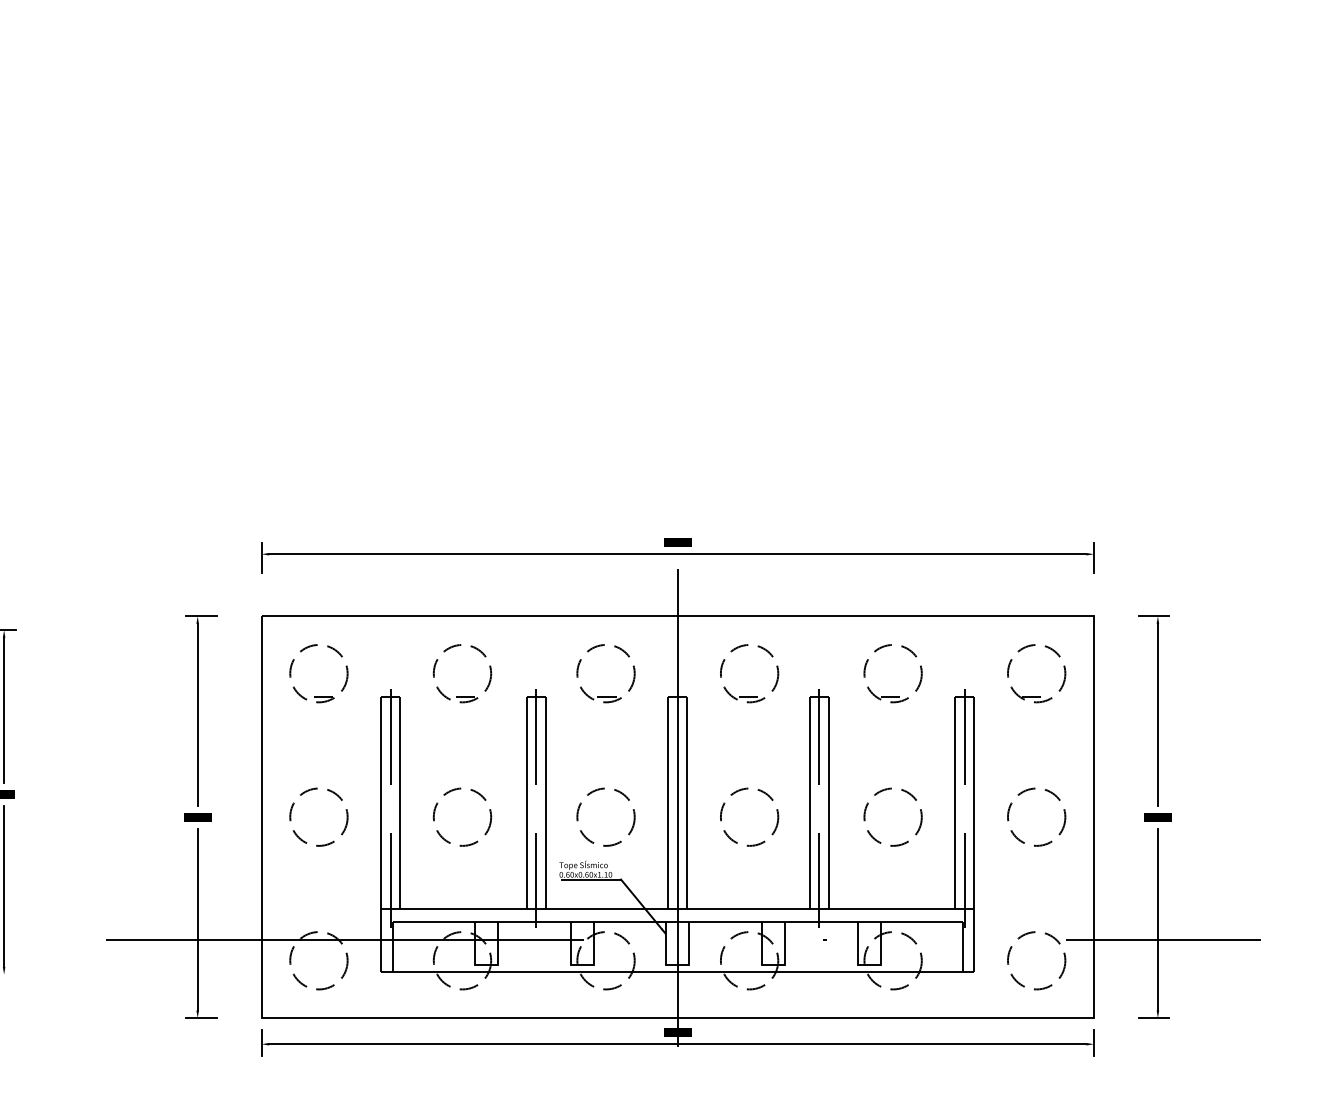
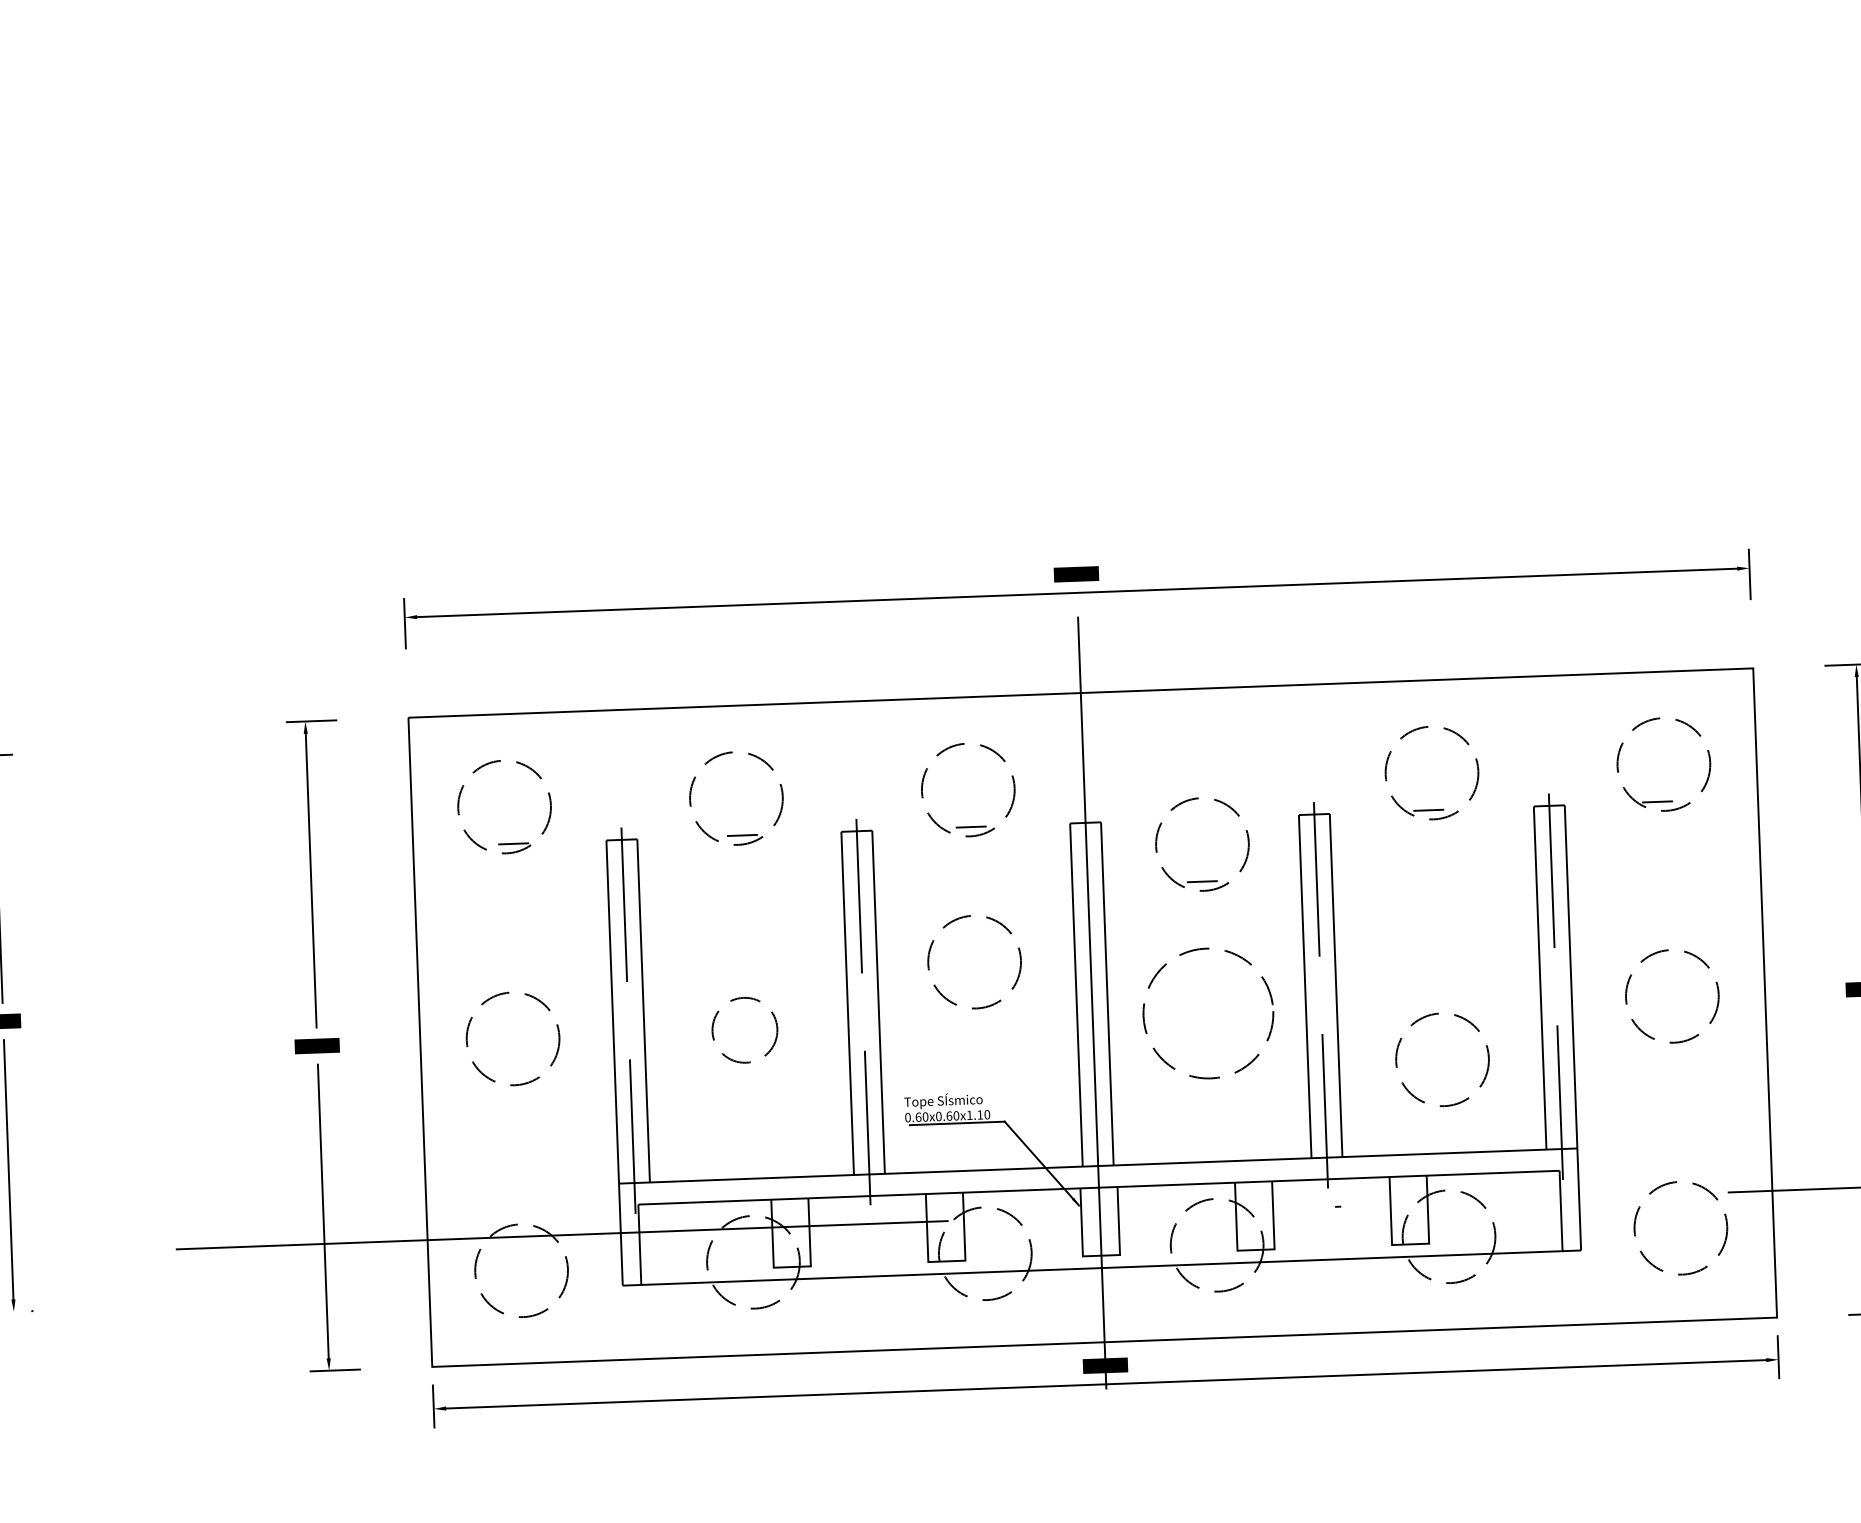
part: (749, 696) -> (1203, 881), moved
circle: (462, 816) -> (744, 1029), size x0.7
circle: (605, 816) -> (973, 961), moved
circle: (749, 816) -> (1208, 1012), size x1.4
circle: (892, 816) -> (1441, 1058), moved

